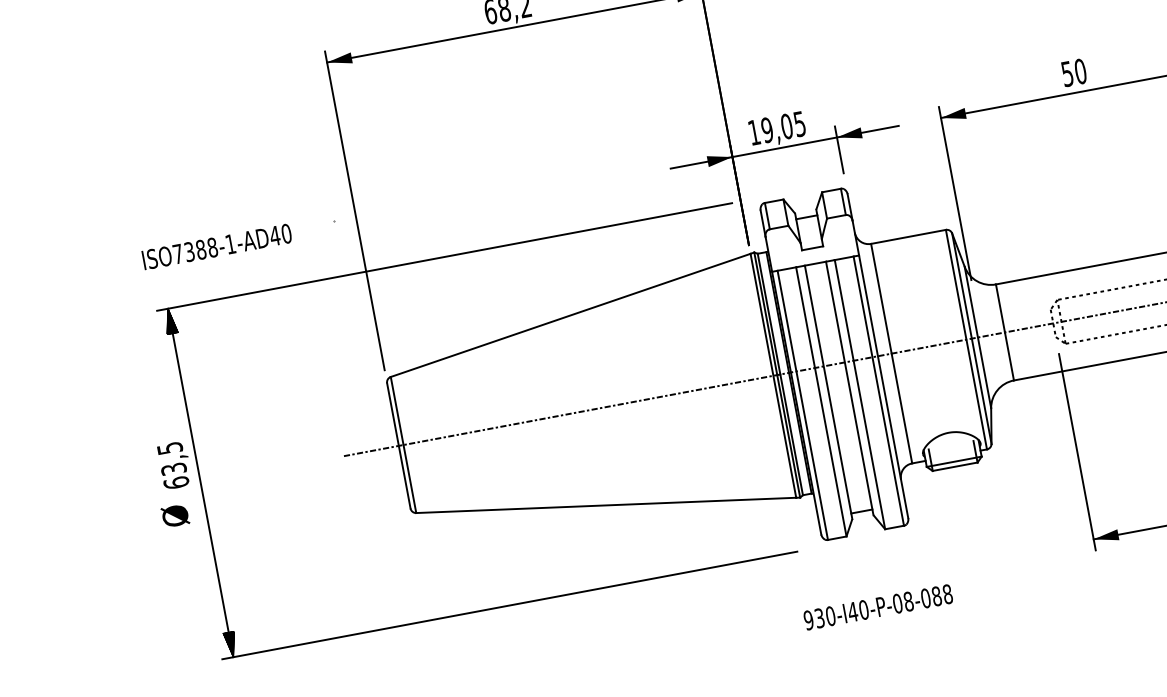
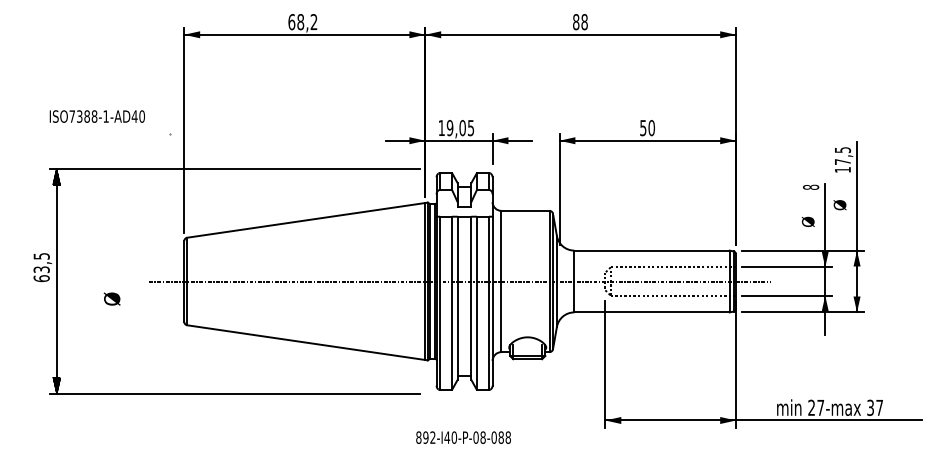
text: (215, 246) -> (96, 116), moved
text: (174, 515) -> (111, 298), moved
text: (819, 618) -> (425, 437), 930-I40-P-08-088 -> 892-I40-P-08-088

